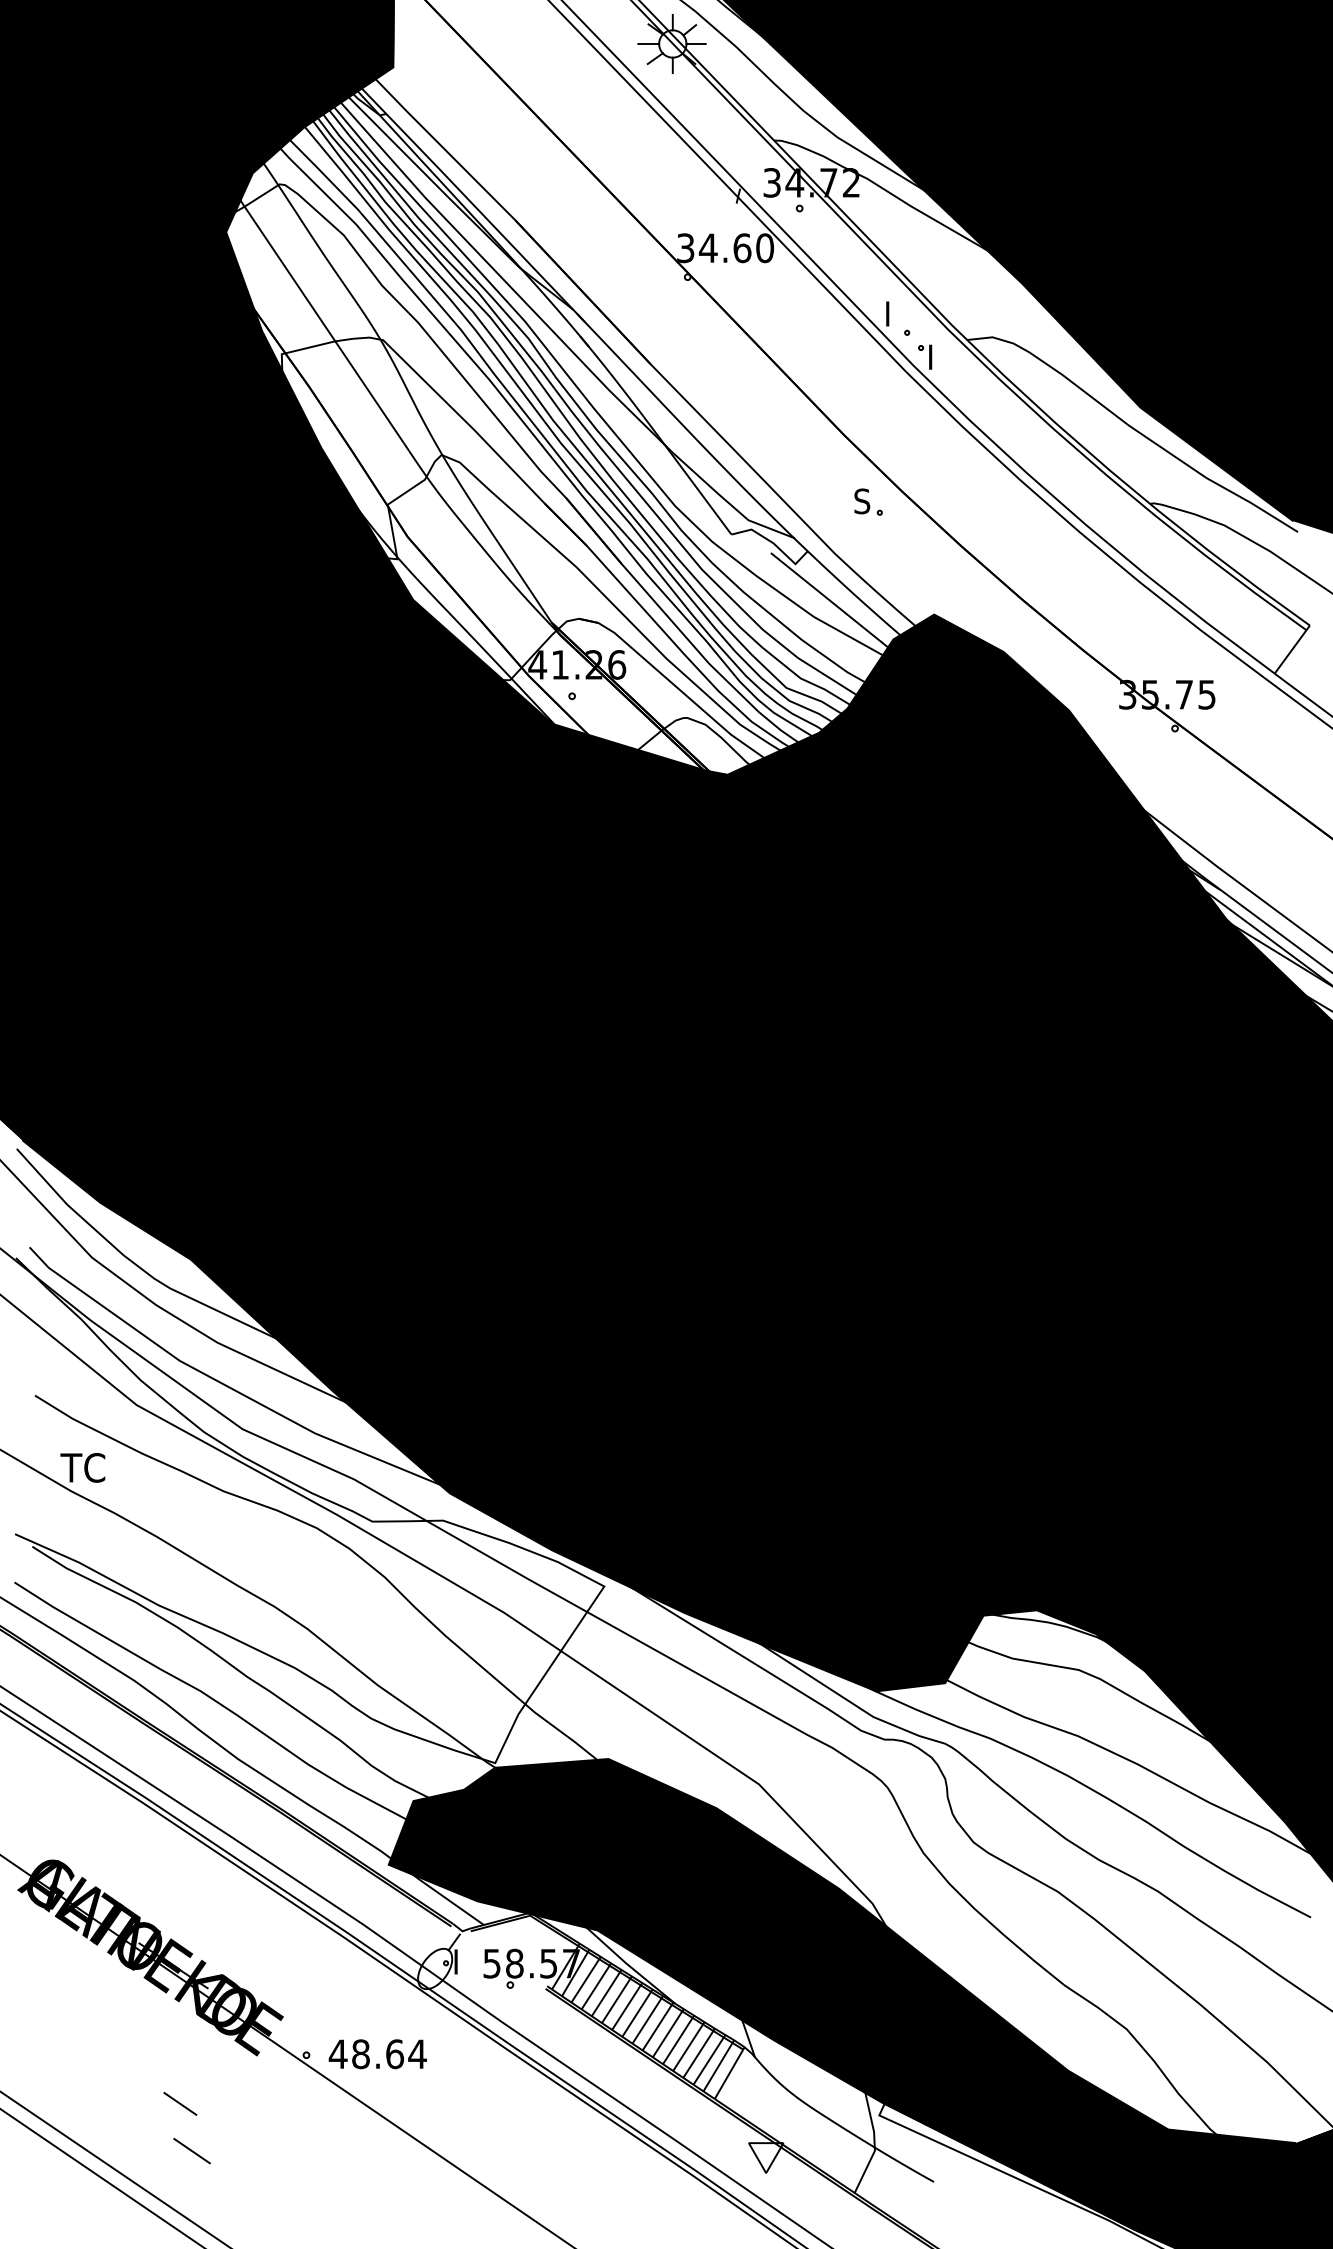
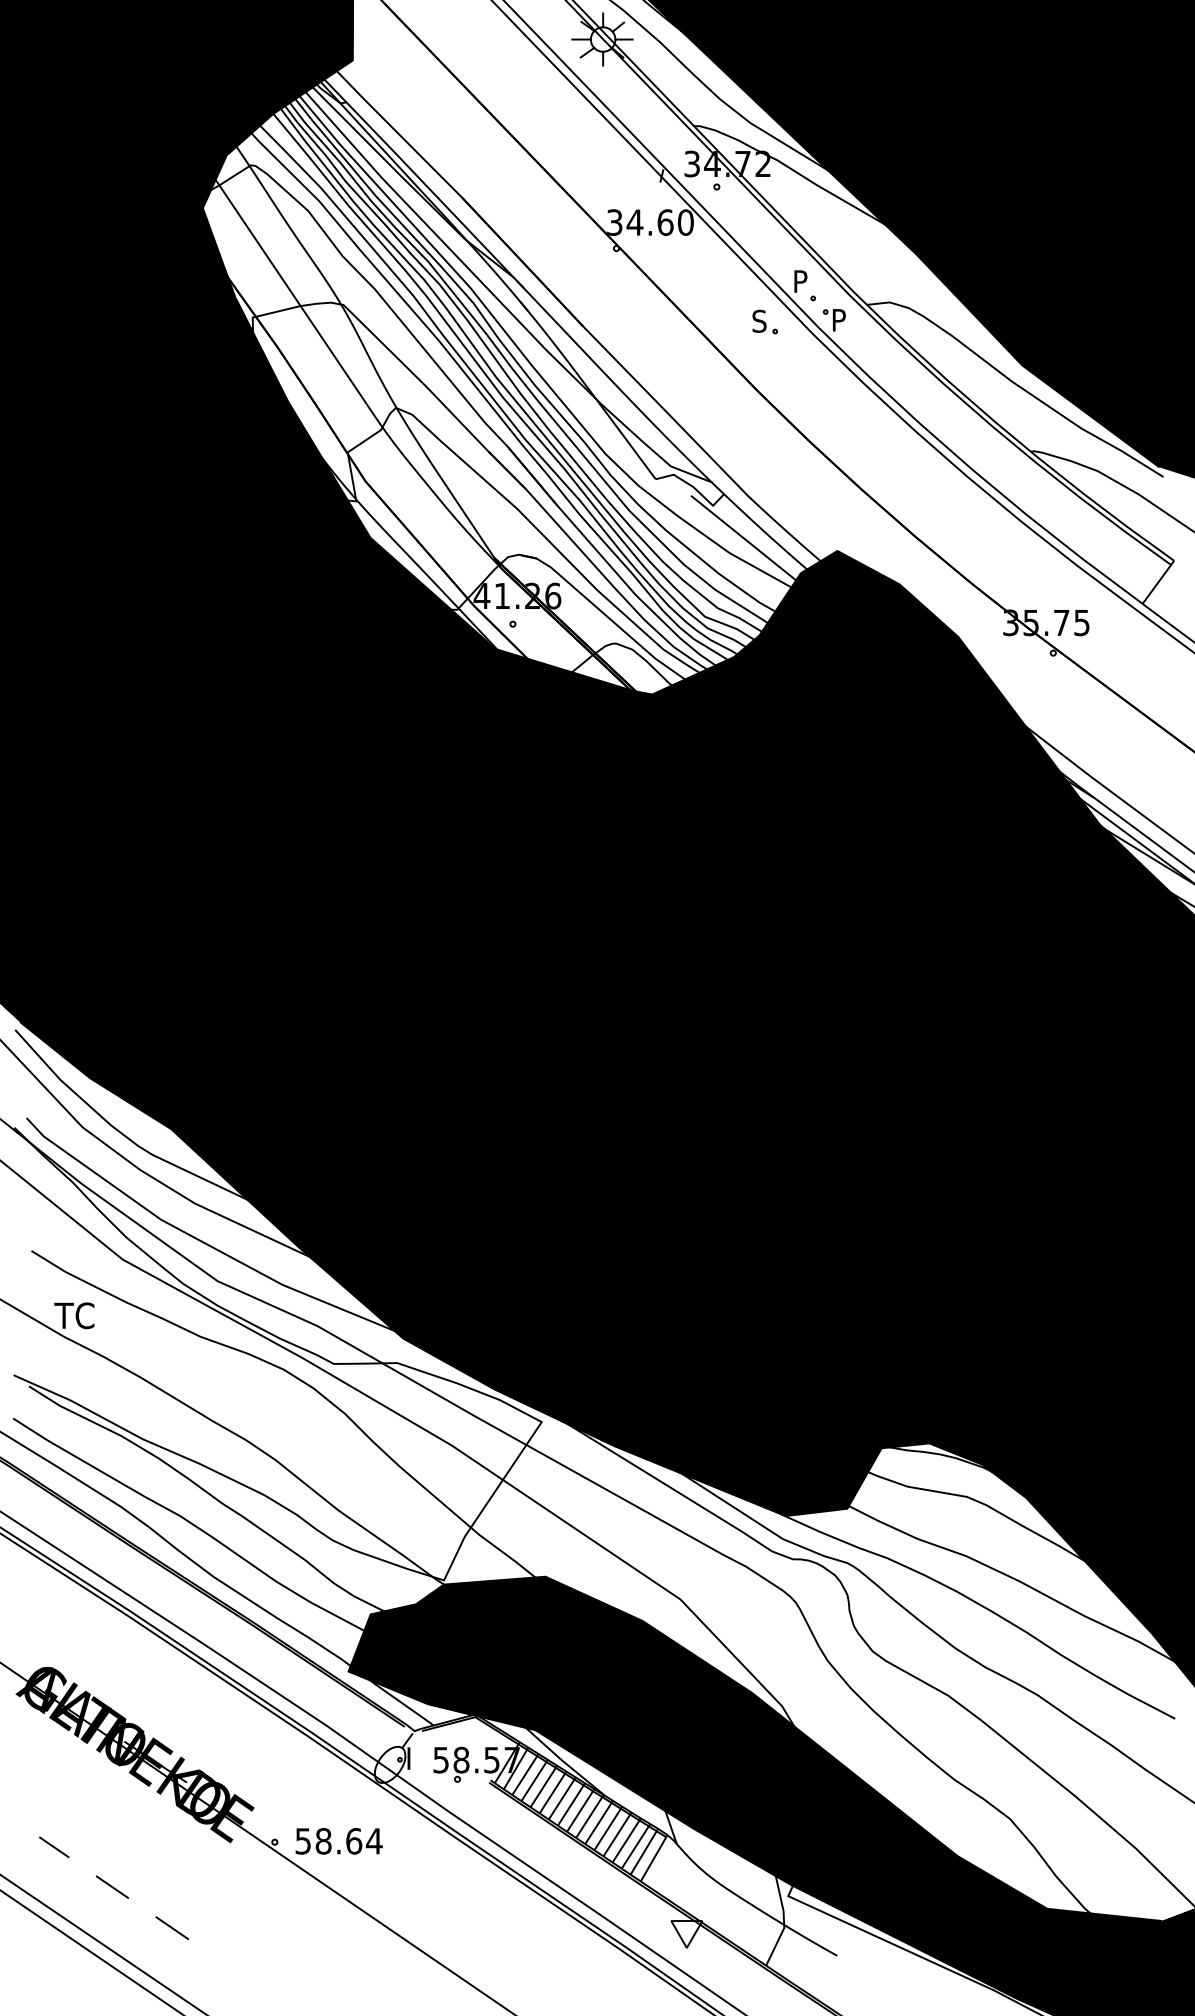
text: (894, 308) -> (801, 276), I -> P
text: (937, 351) -> (840, 315), I -> P
part: (868, 501) -> (765, 321), moved
text: (337, 2054) -> (302, 1841), 48.64 -> 58.64
line: (180, 2103) -> (54, 1846), moved
line: (124, 2105) -> (111, 1887), added

